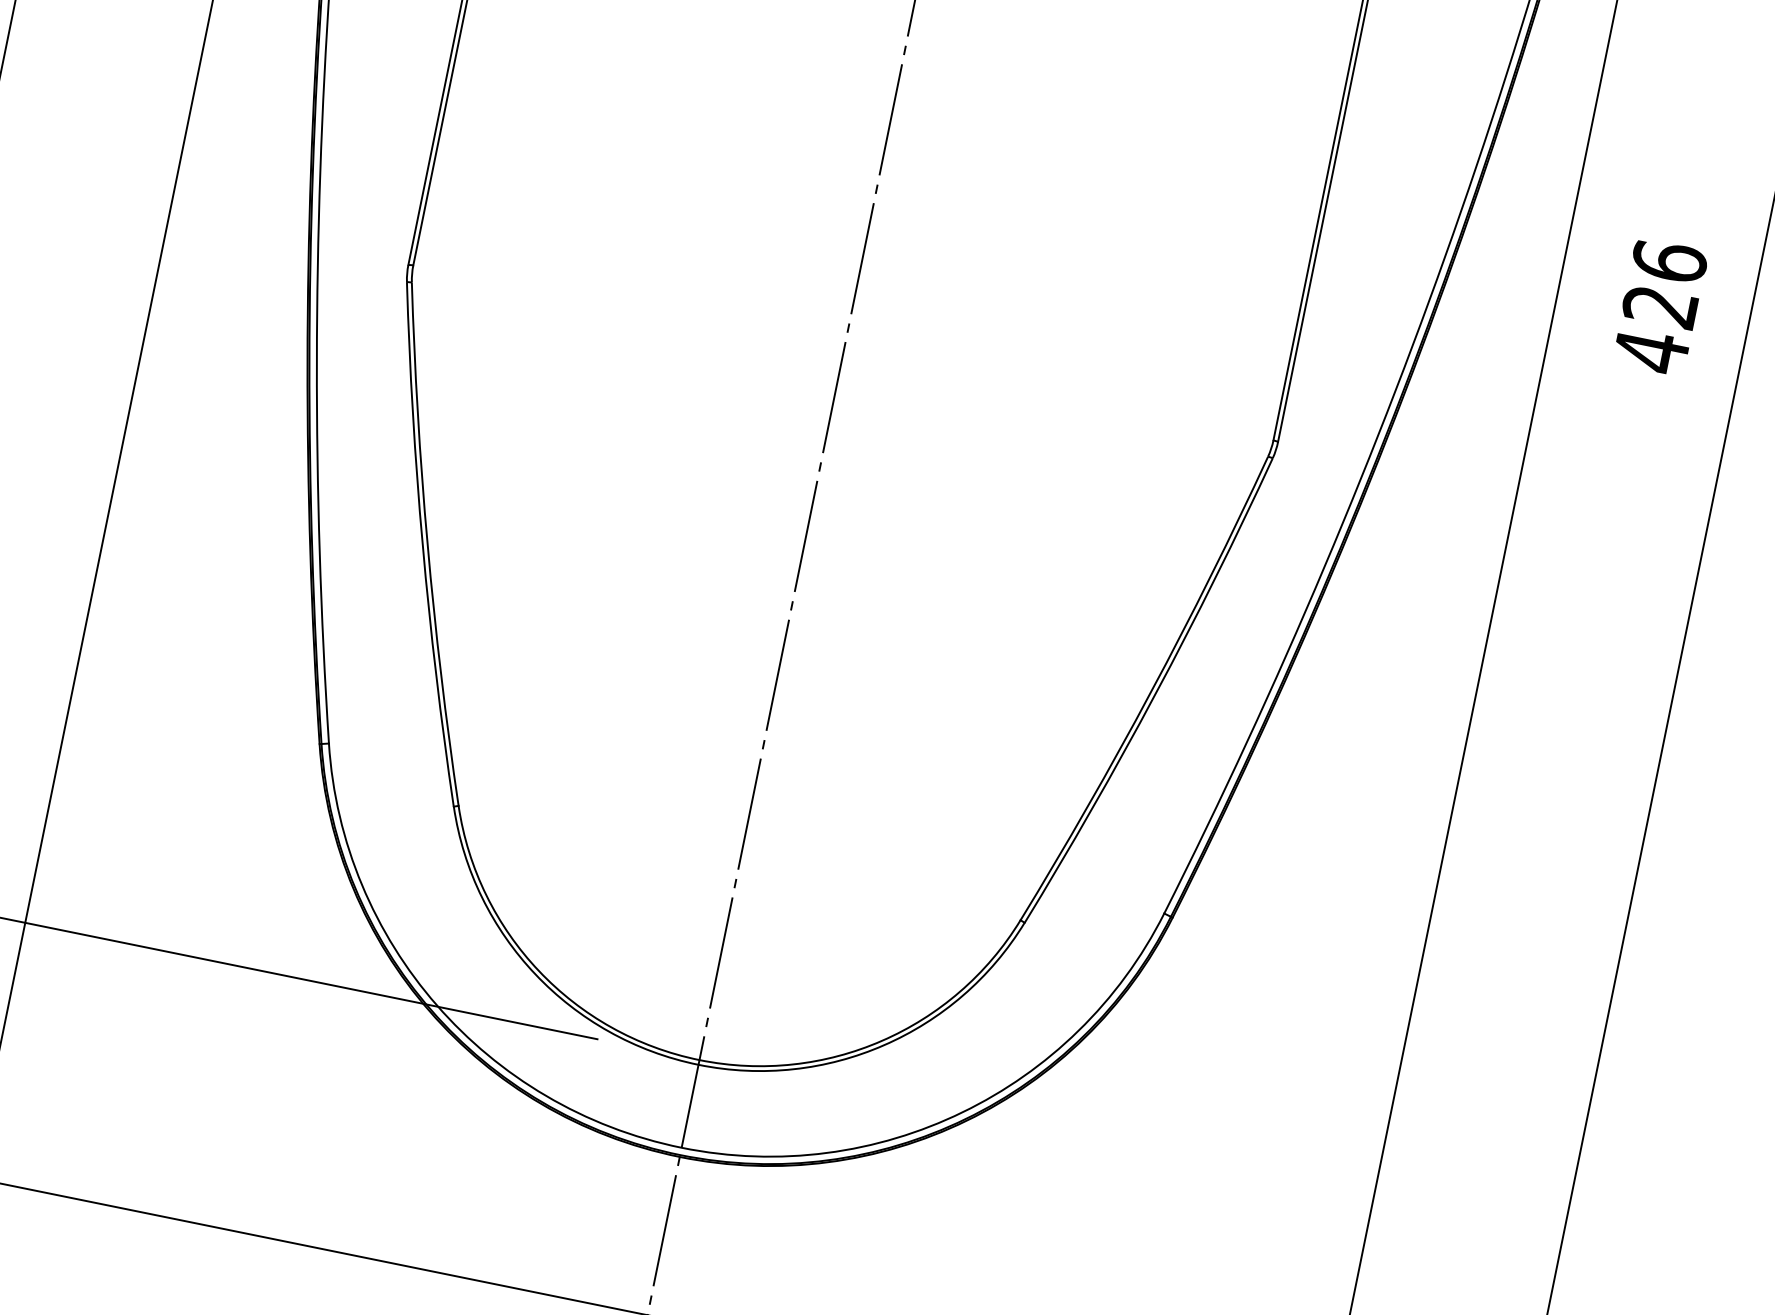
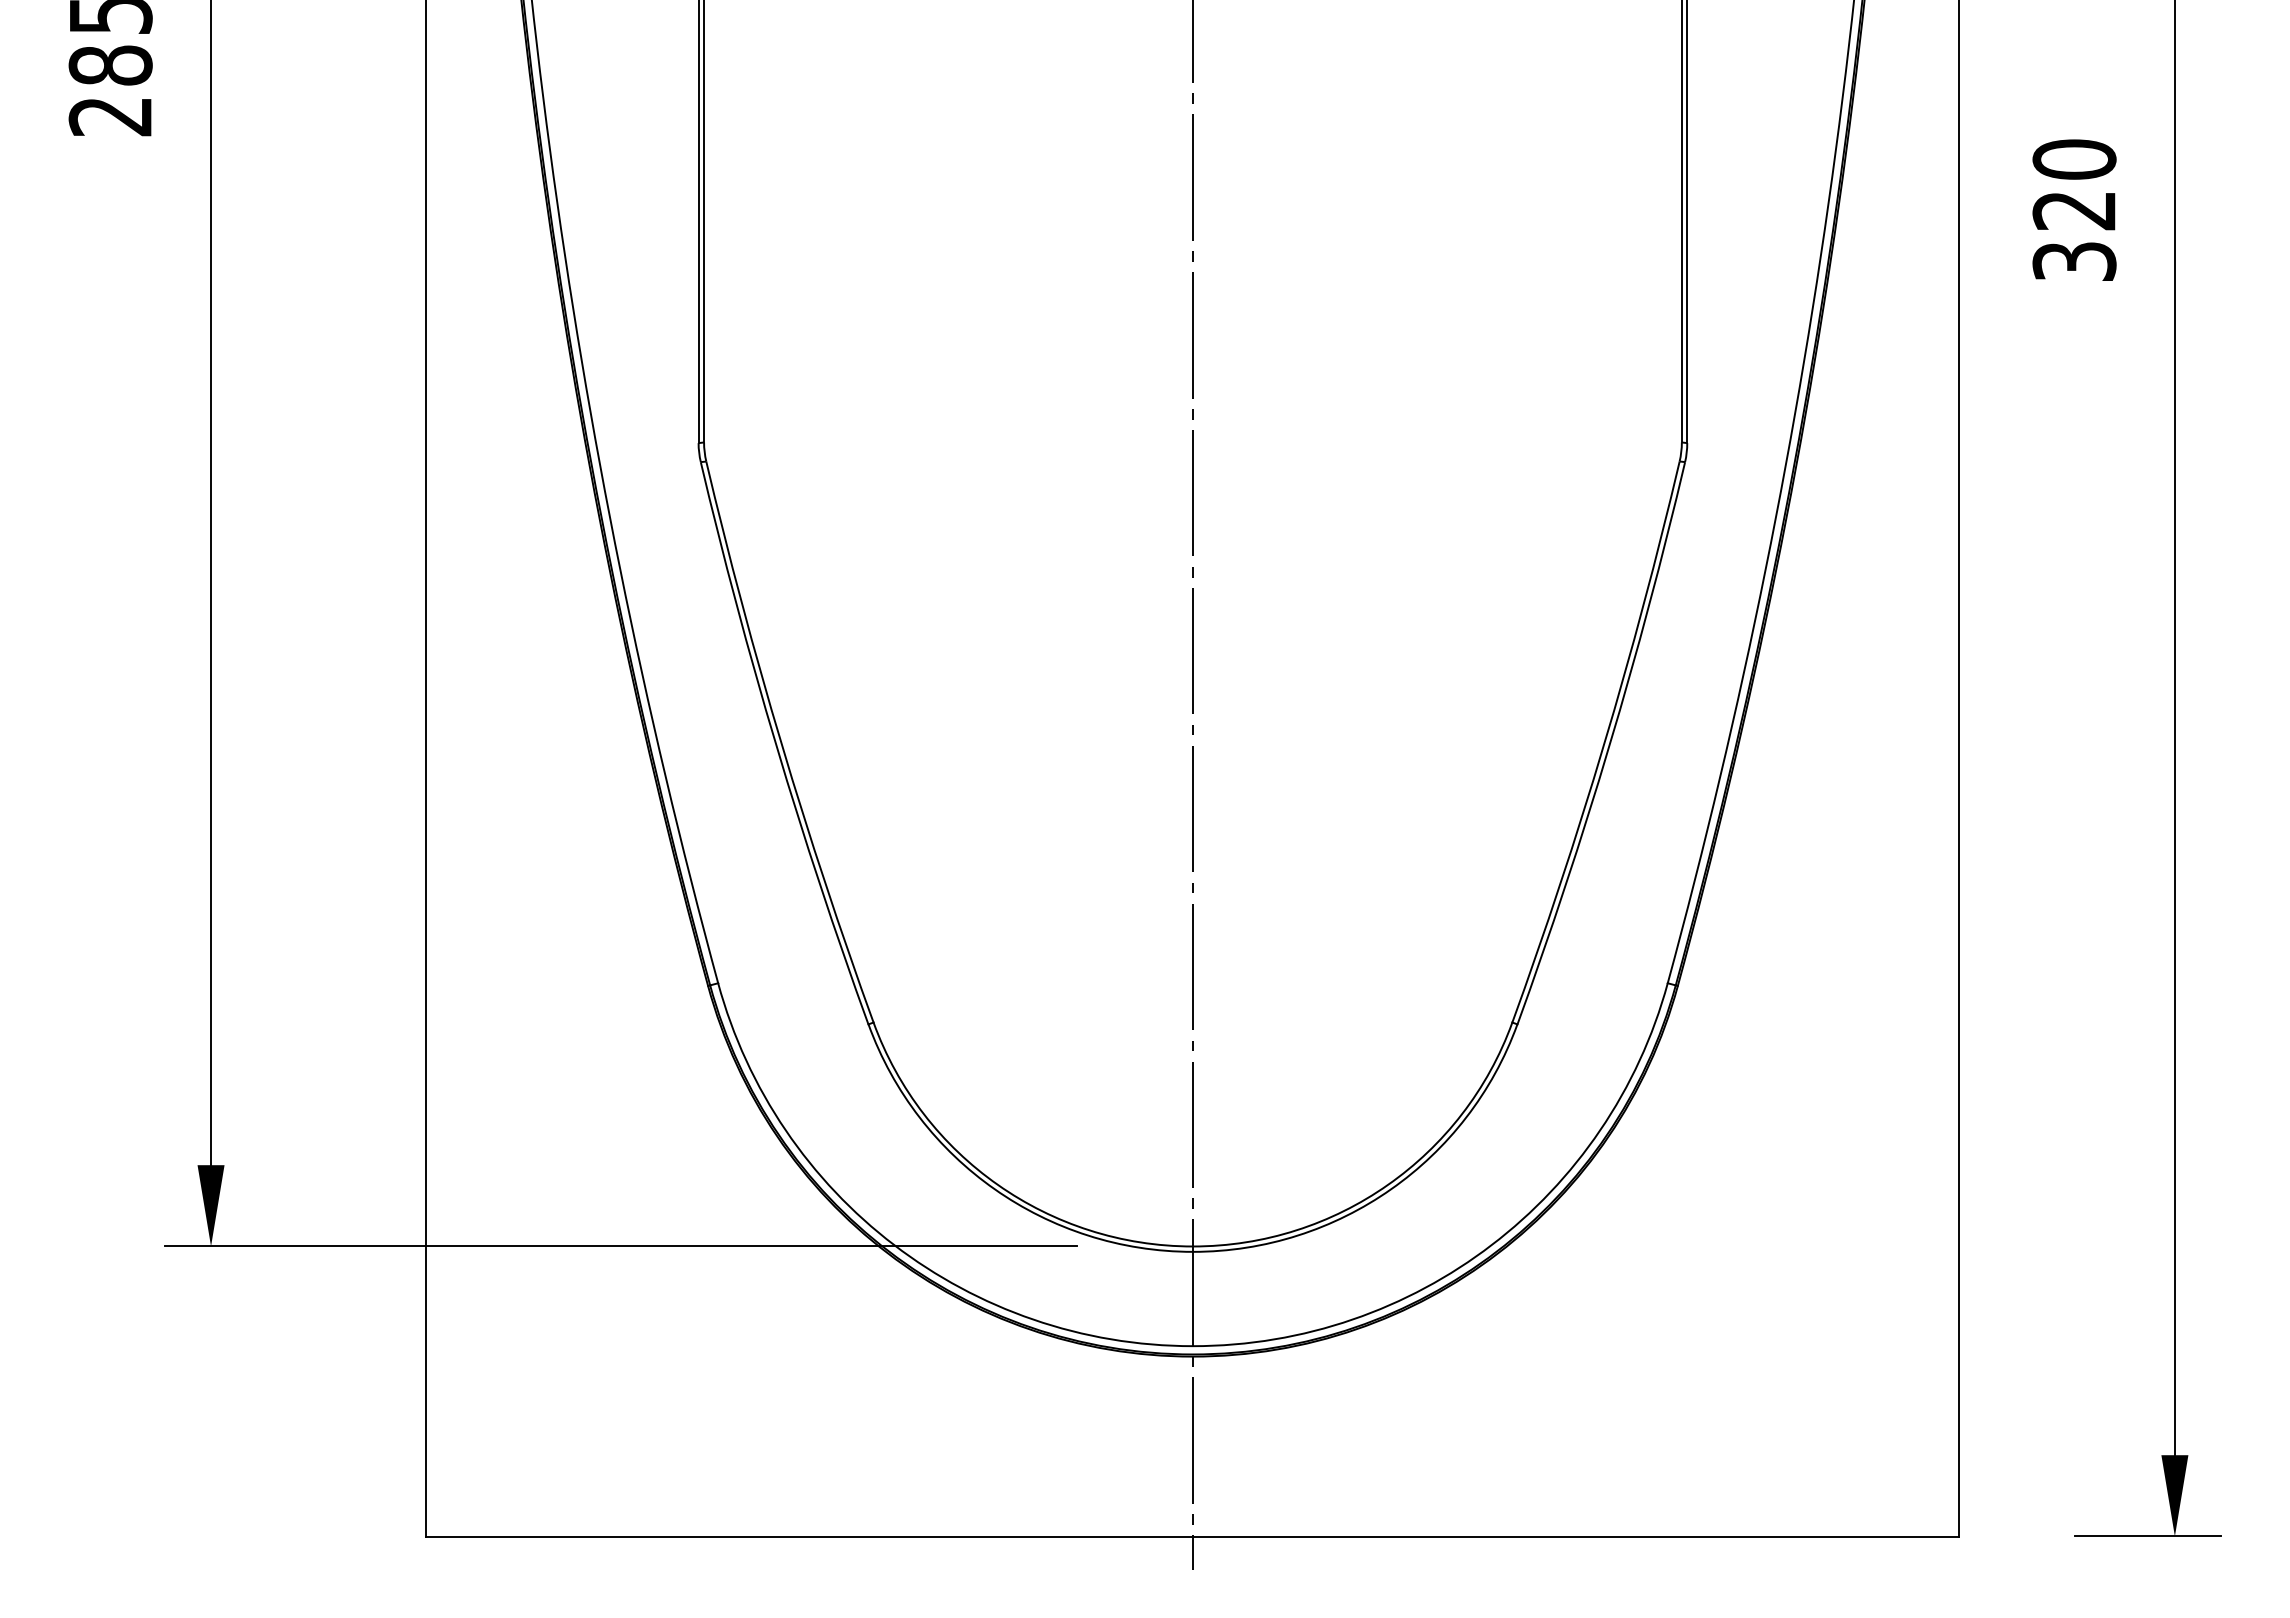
text: (1660, 307) -> (2074, 211), 426 -> 320

